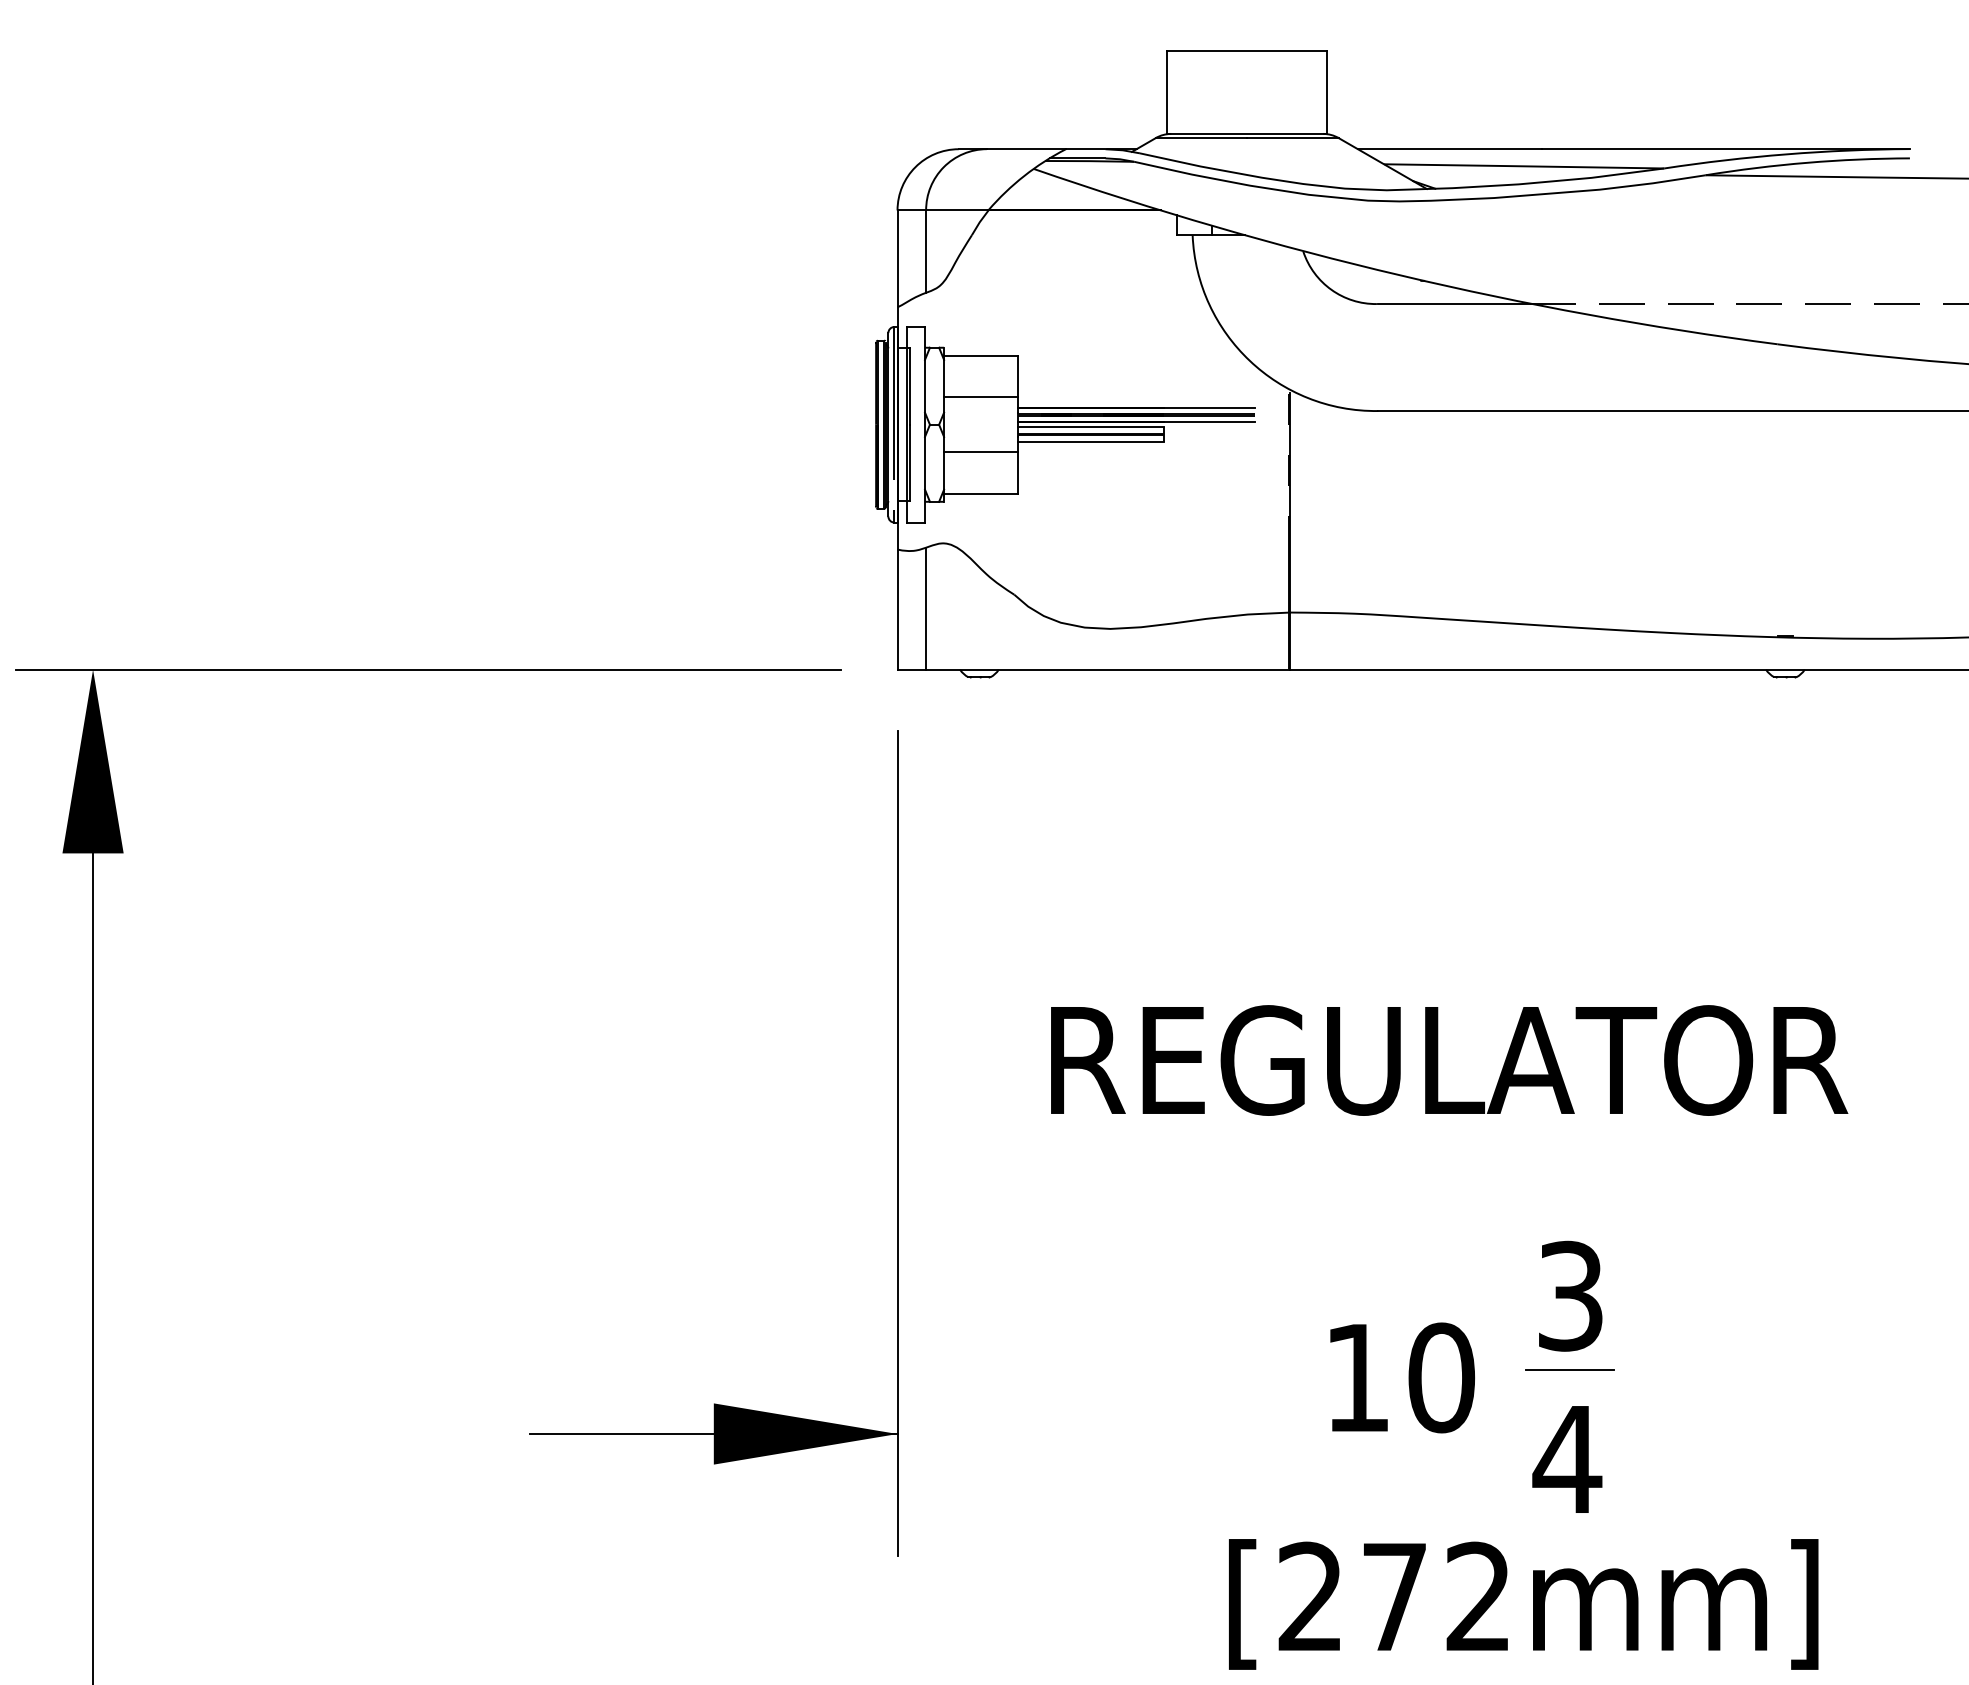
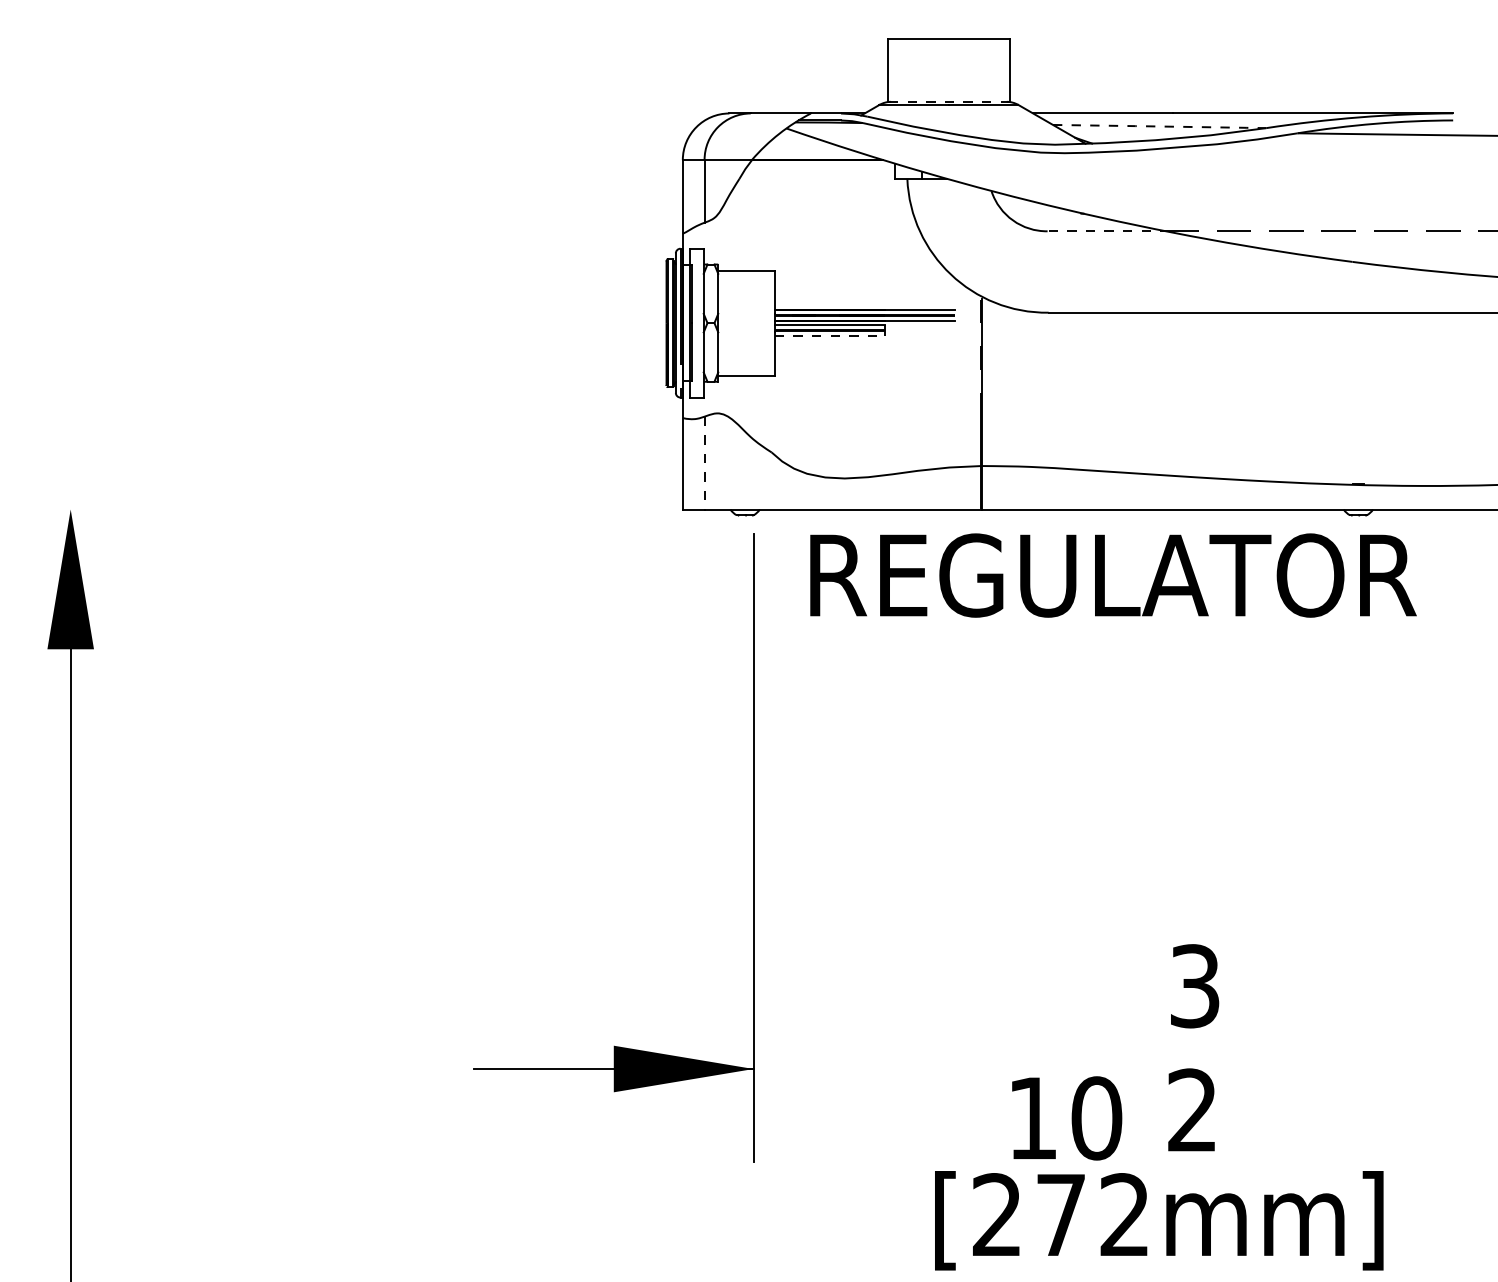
line: (1246, 133) -> (948, 101), solid -> dashed
line: (1524, 166) -> (1159, 126), solid -> dashed
line: (1454, 304) -> (1106, 231), solid -> dashed
line: (981, 397) -> (746, 302), removed
line: (1091, 441) -> (830, 335), solid -> dashed
line: (981, 452) -> (746, 344), removed
line: (926, 609) -> (704, 463), solid -> dashed
line: (427, 669) -> (325, 509), removed
text: (1449, 1060) -> (1113, 575), moved
part: (897, 1143) -> (753, 847), moved
line: (1569, 1370) -> (1194, 1042), removed
text: (1402, 1377) -> (1067, 1118), moved
text: (1567, 1458) -> (1192, 1109), 4 -> 2

